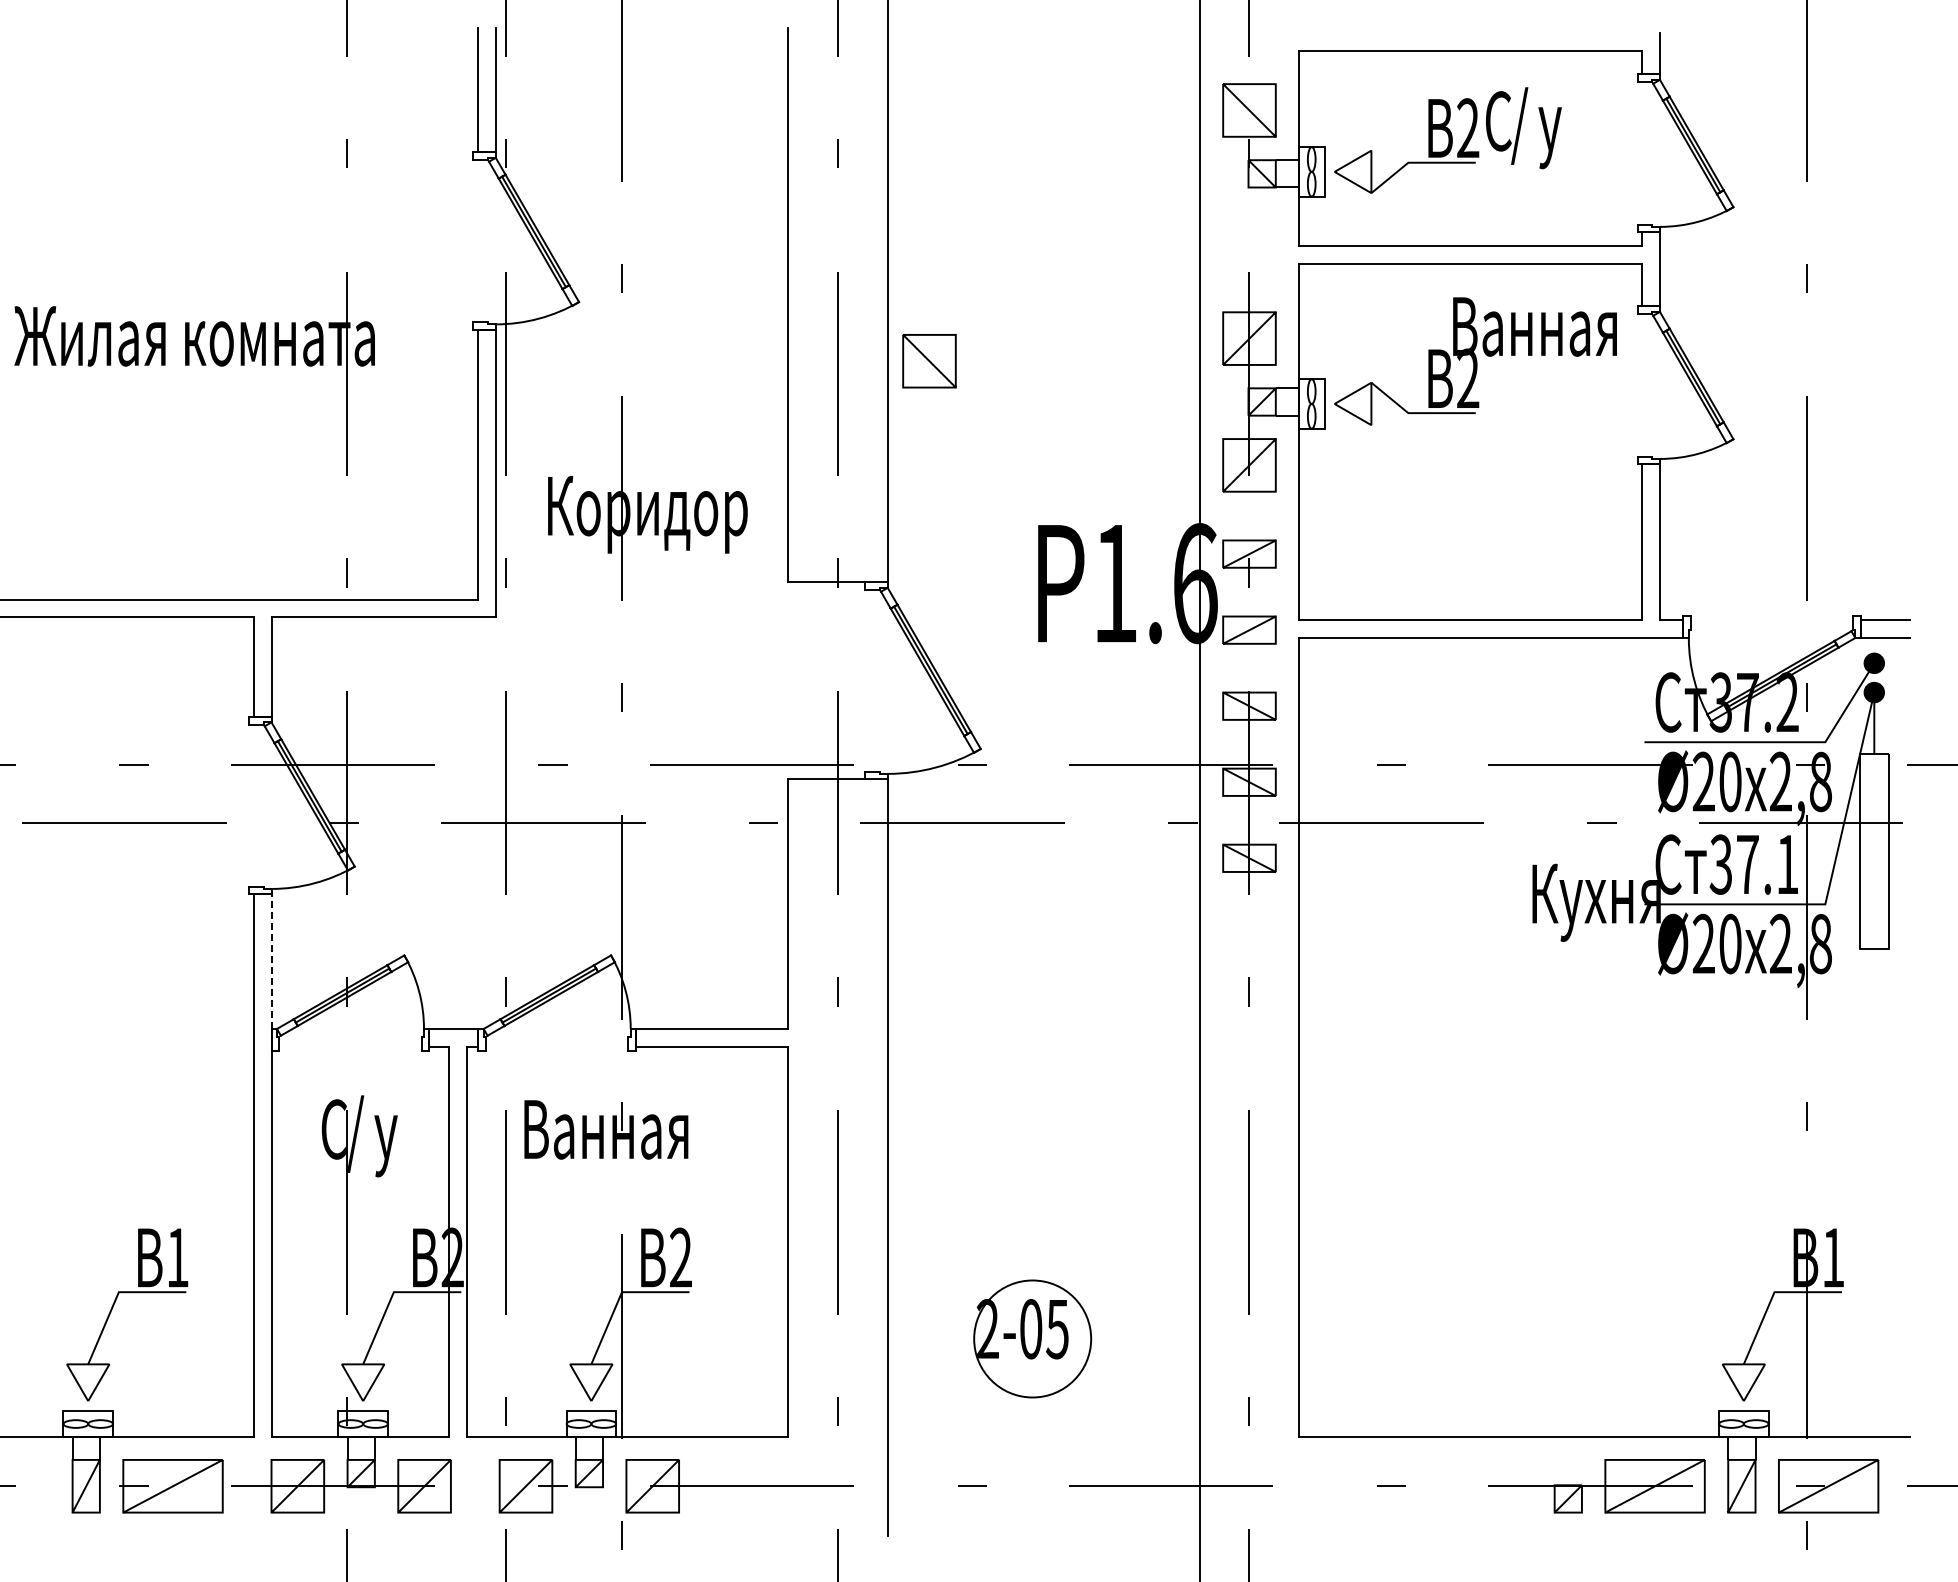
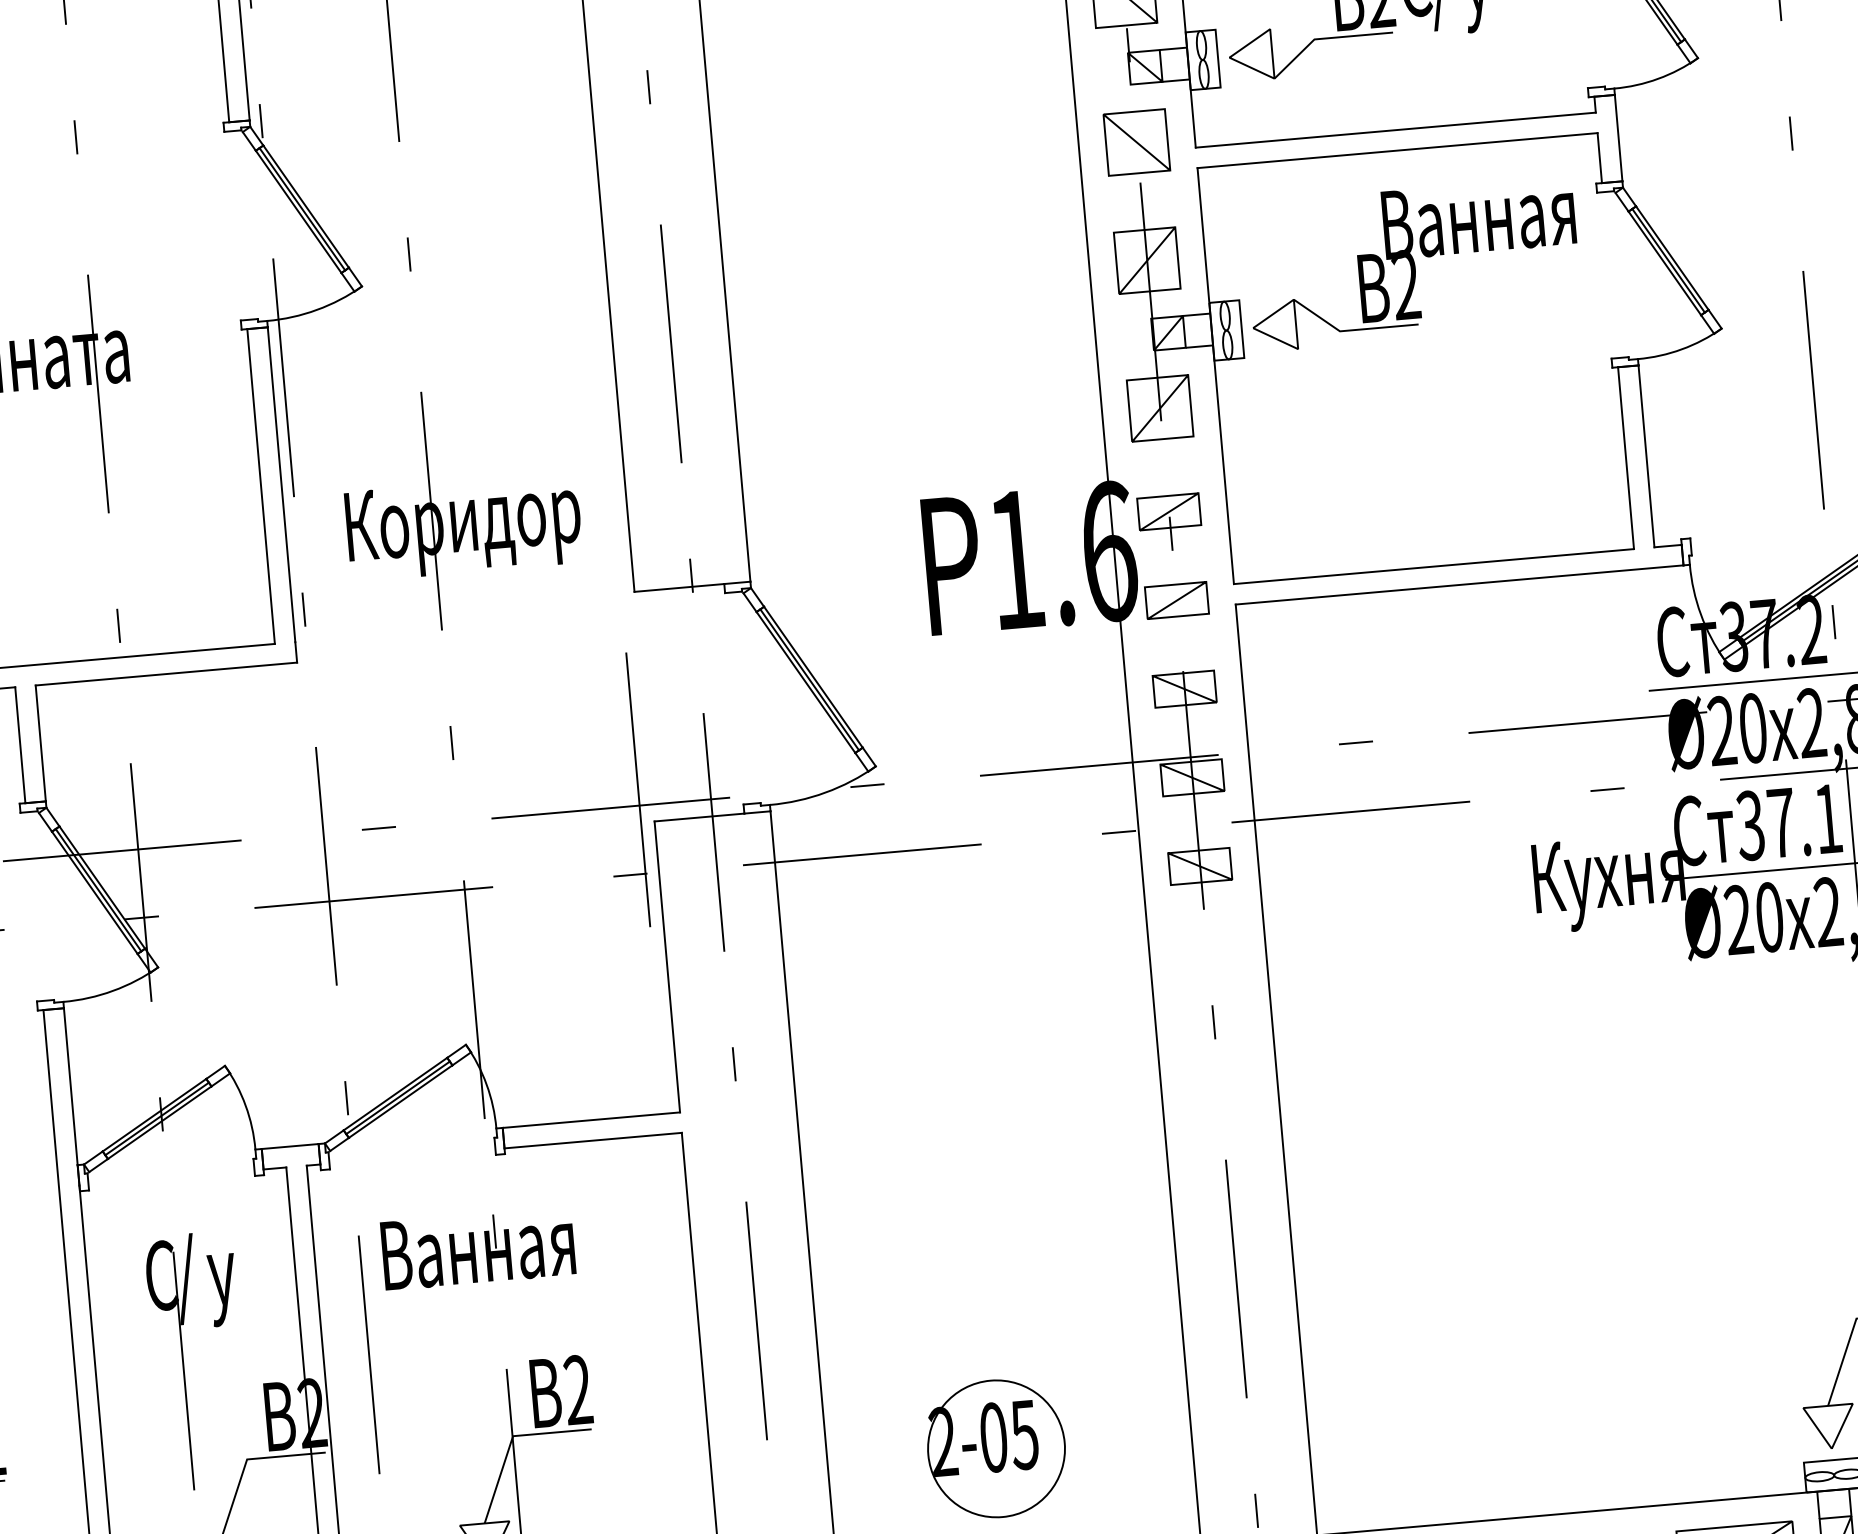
curve: (929, 361) -> (1136, 142), moved
line: (776, 751) -> (638, 790), added
line: (271, 961) -> (70, 1086), dashed -> solid

